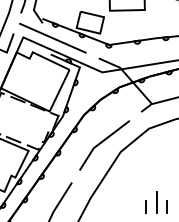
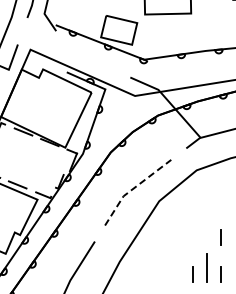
line: (52, 37) -> (69, 50), removed
line: (101, 142) -> (133, 188), solid -> dashed
line: (167, 179) -> (220, 237), added

